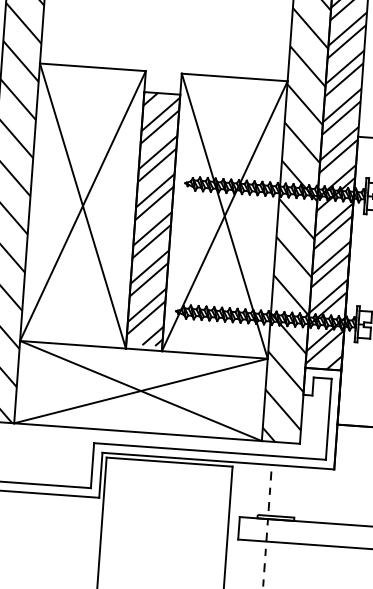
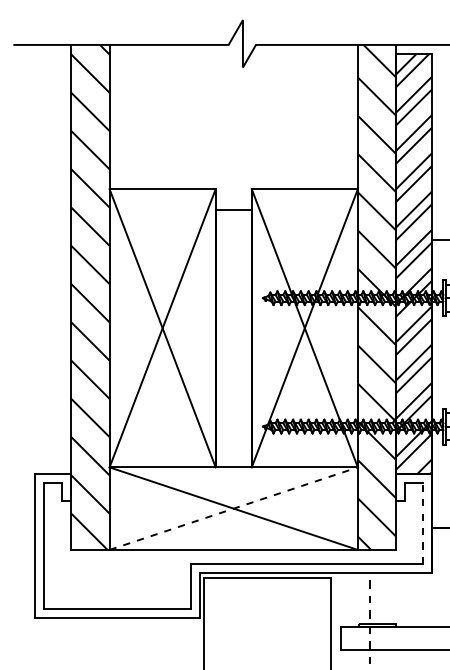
hatch: (153, 219) -> (233, 336), removed
line: (140, 390) -> (233, 508), solid -> dashed
line: (329, 419) -> (423, 523), solid -> dashed

